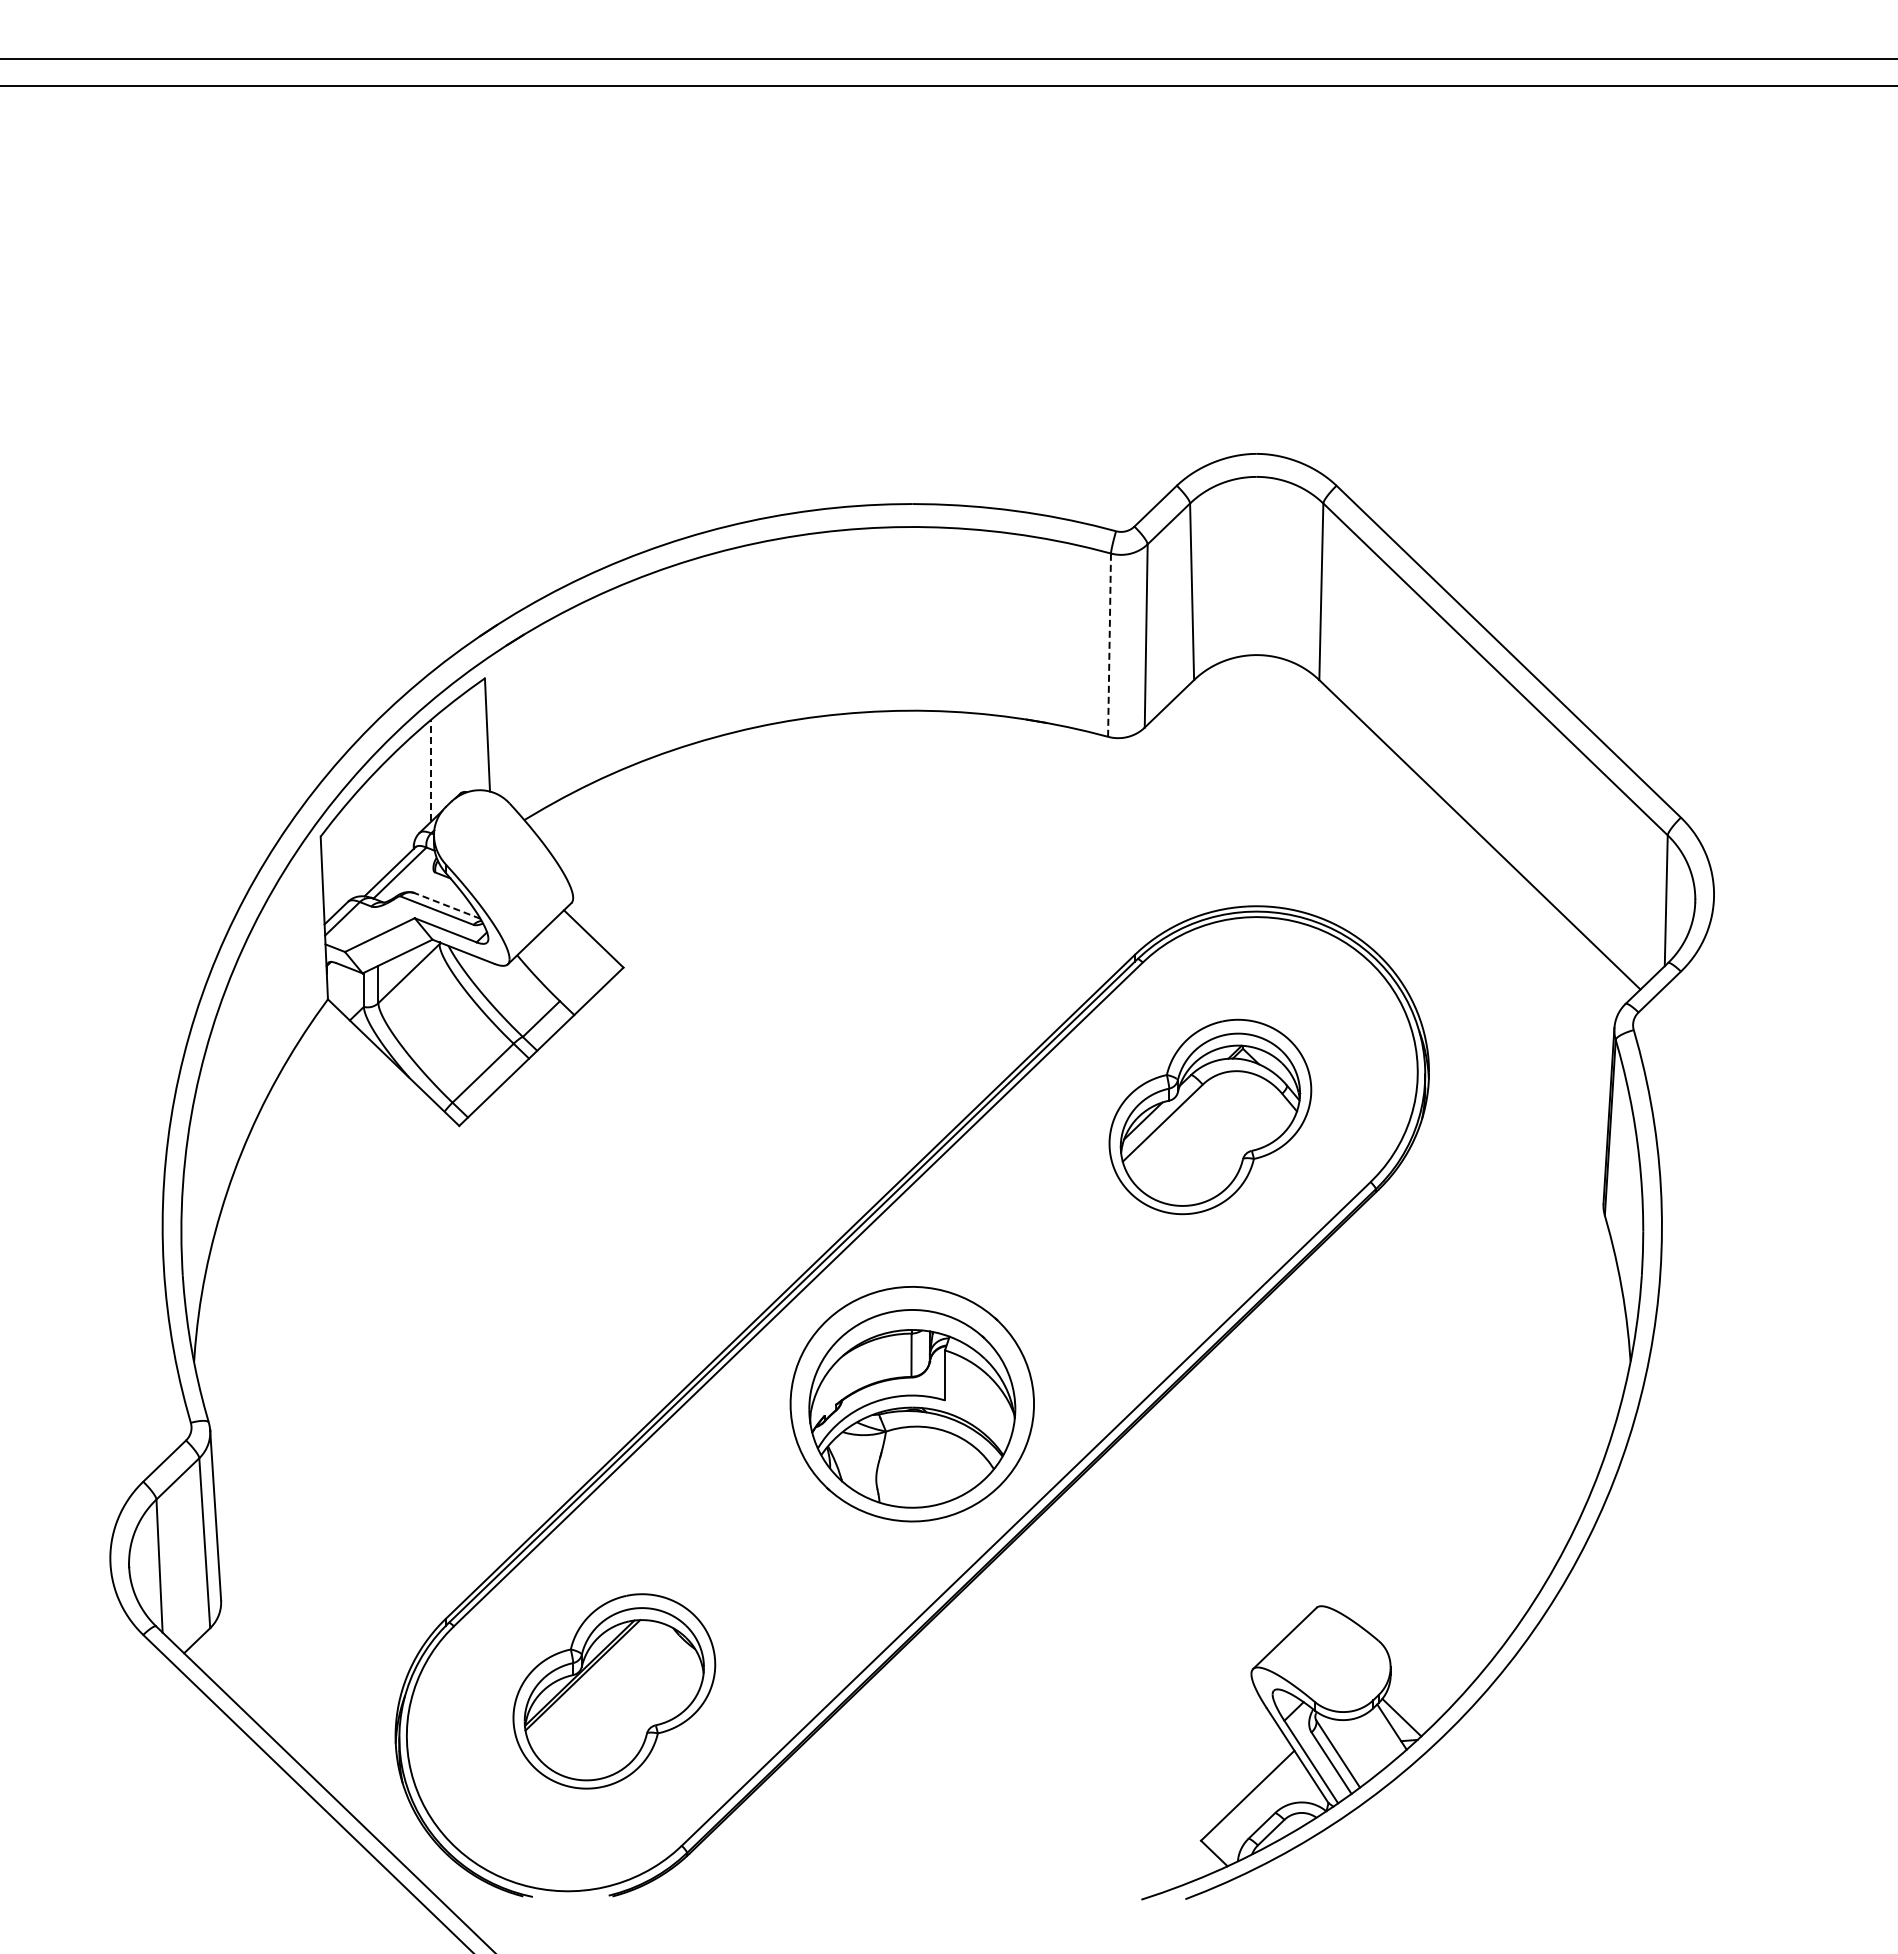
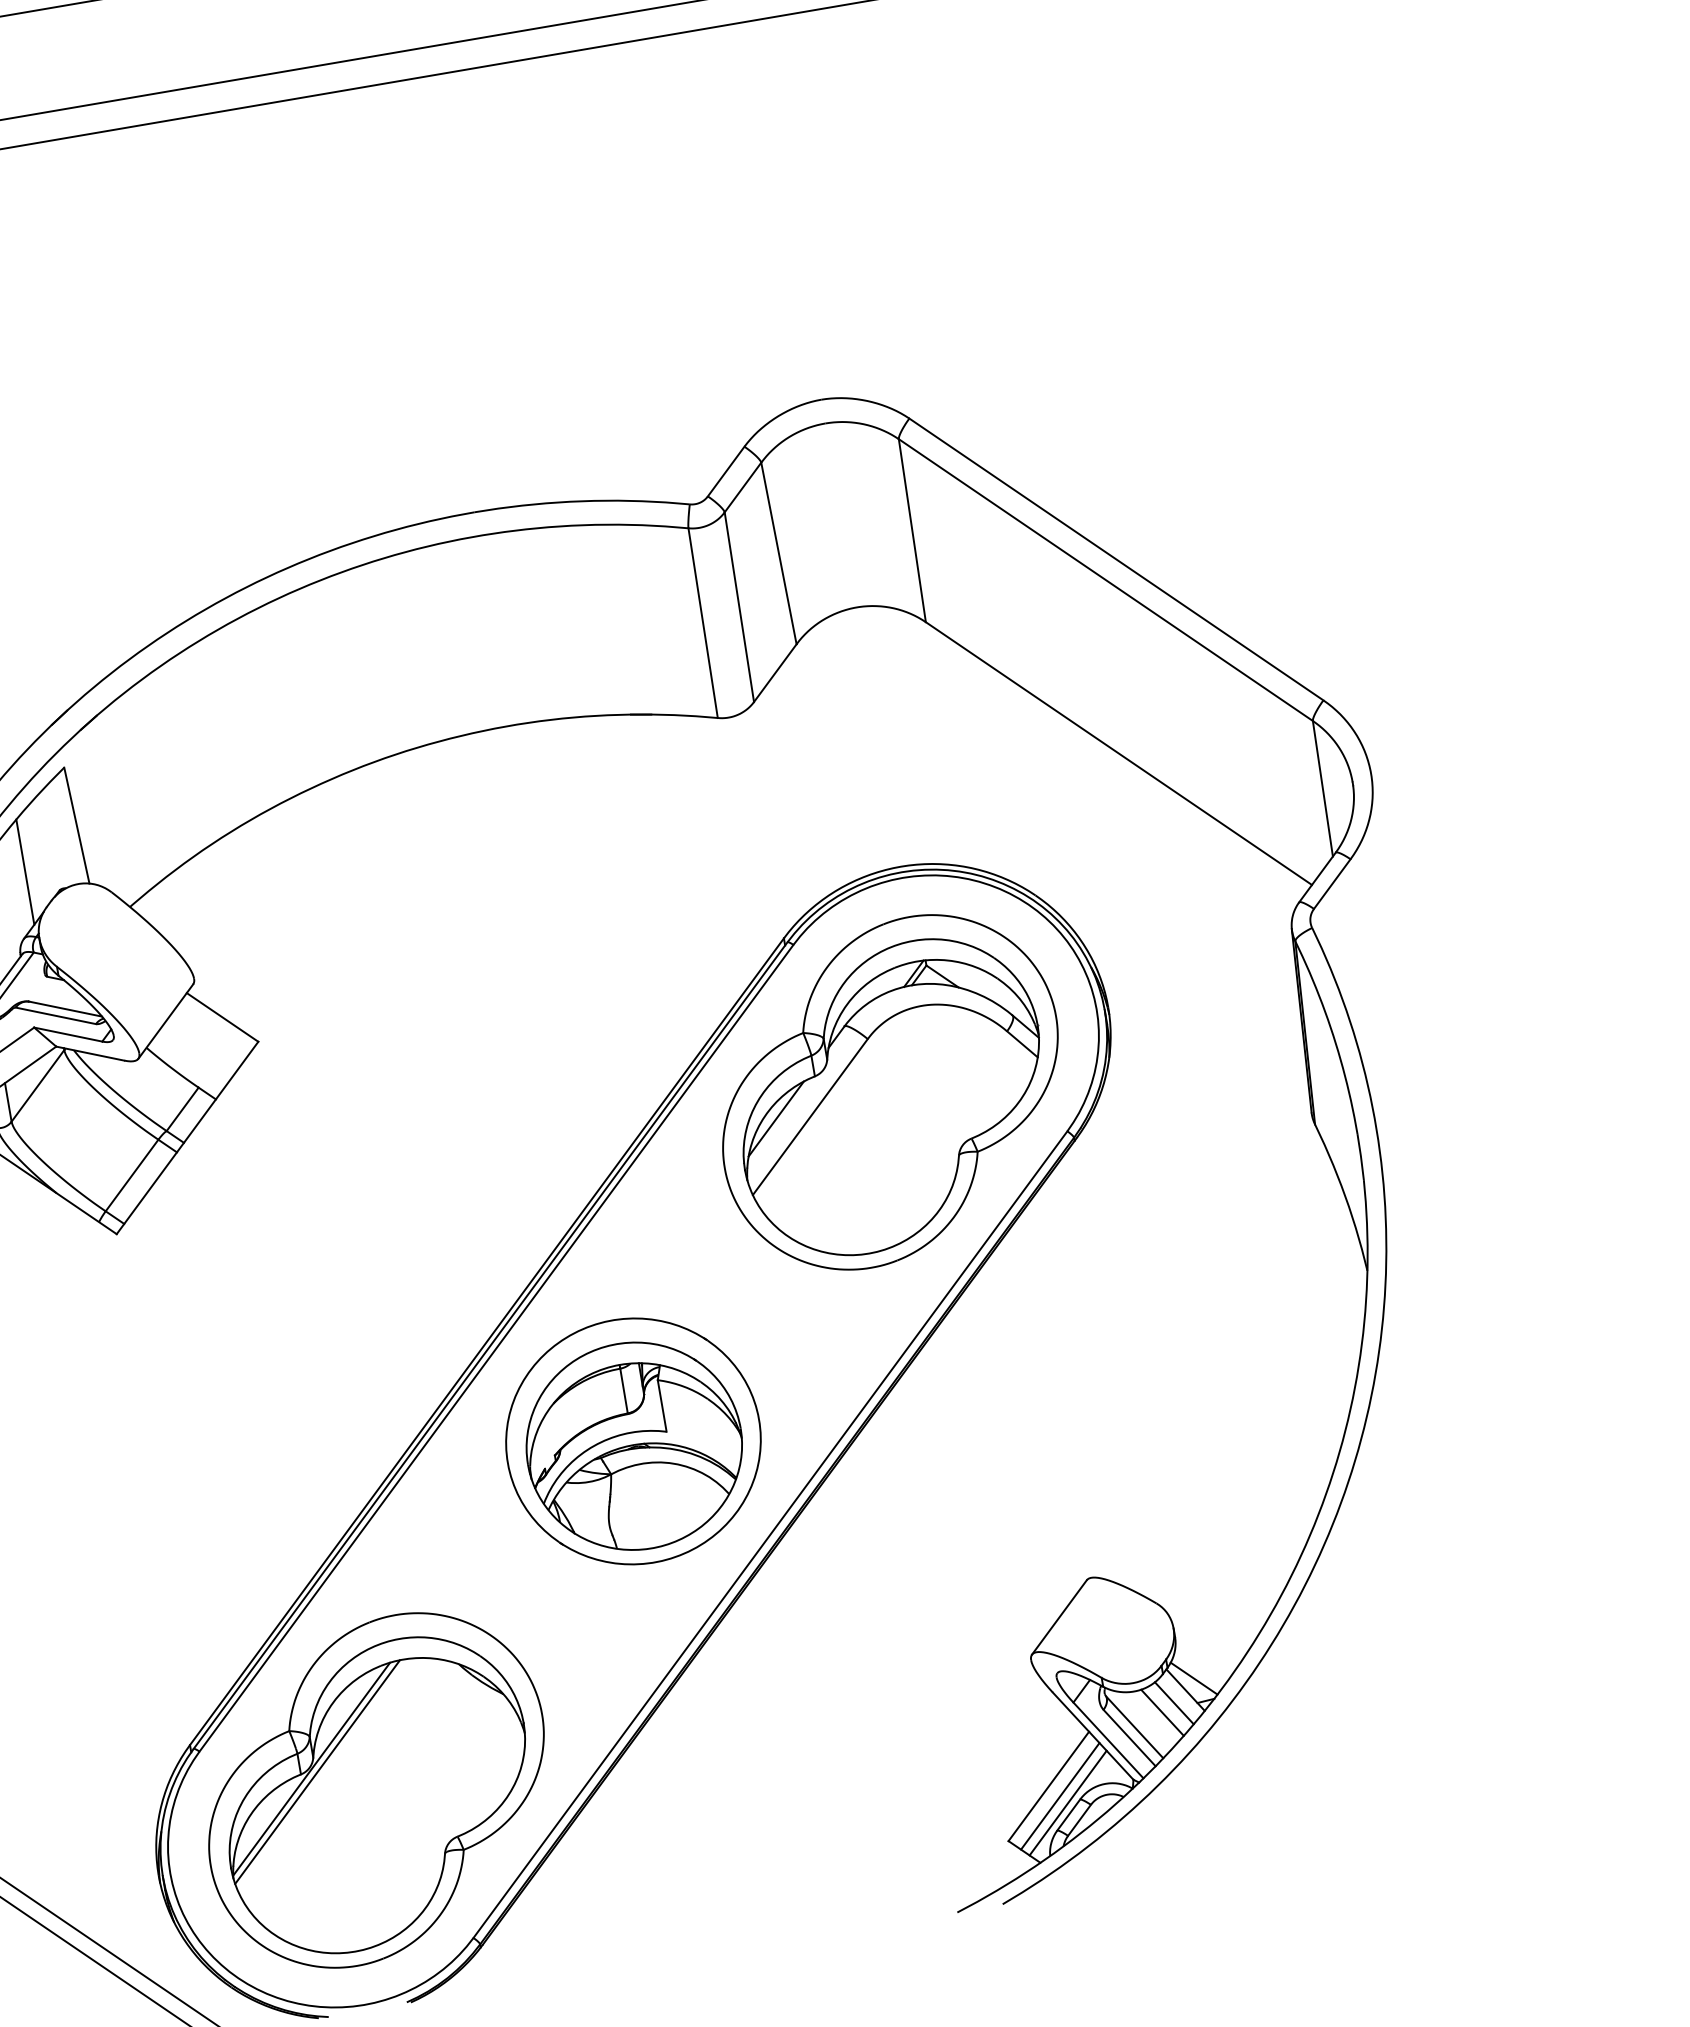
line: (1109, 645) -> (703, 623), dashed -> solid
line: (431, 770) -> (25, 872), dashed -> solid
line: (447, 905) -> (65, 1008), dashed -> solid
part: (1210, 1116) -> (890, 1091), size x1.67
part: (614, 1691) -> (376, 1790), size x1.67
line: (1379, 1737) -> (1174, 1703), added
line: (1366, 1744) -> (1162, 1712), added
line: (1256, 1806) -> (1059, 1795), added
line: (1262, 1814) -> (1067, 1803), added

